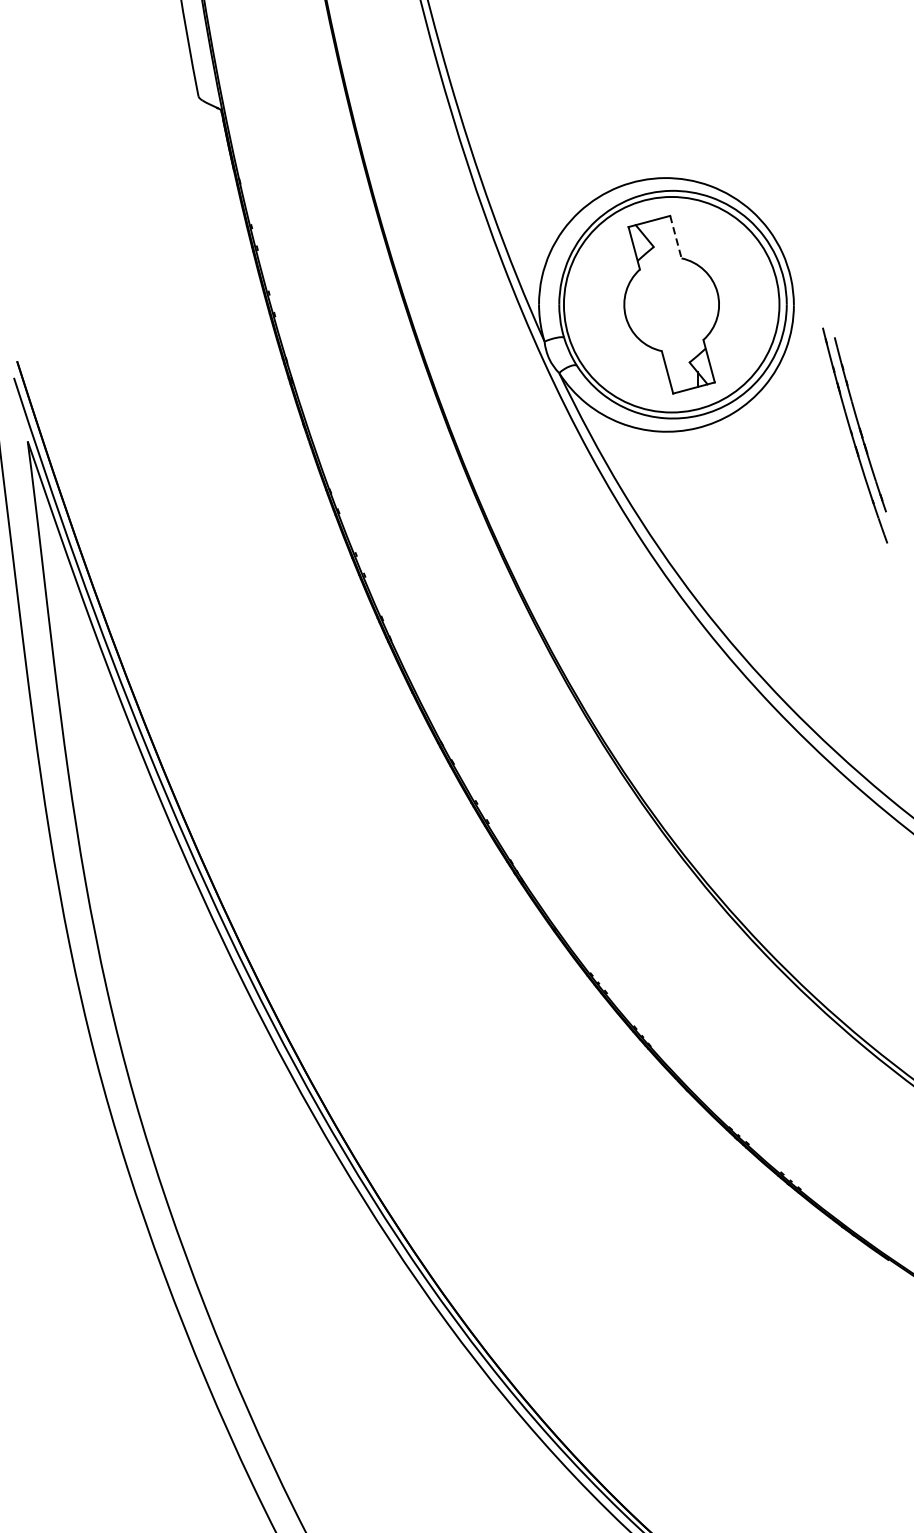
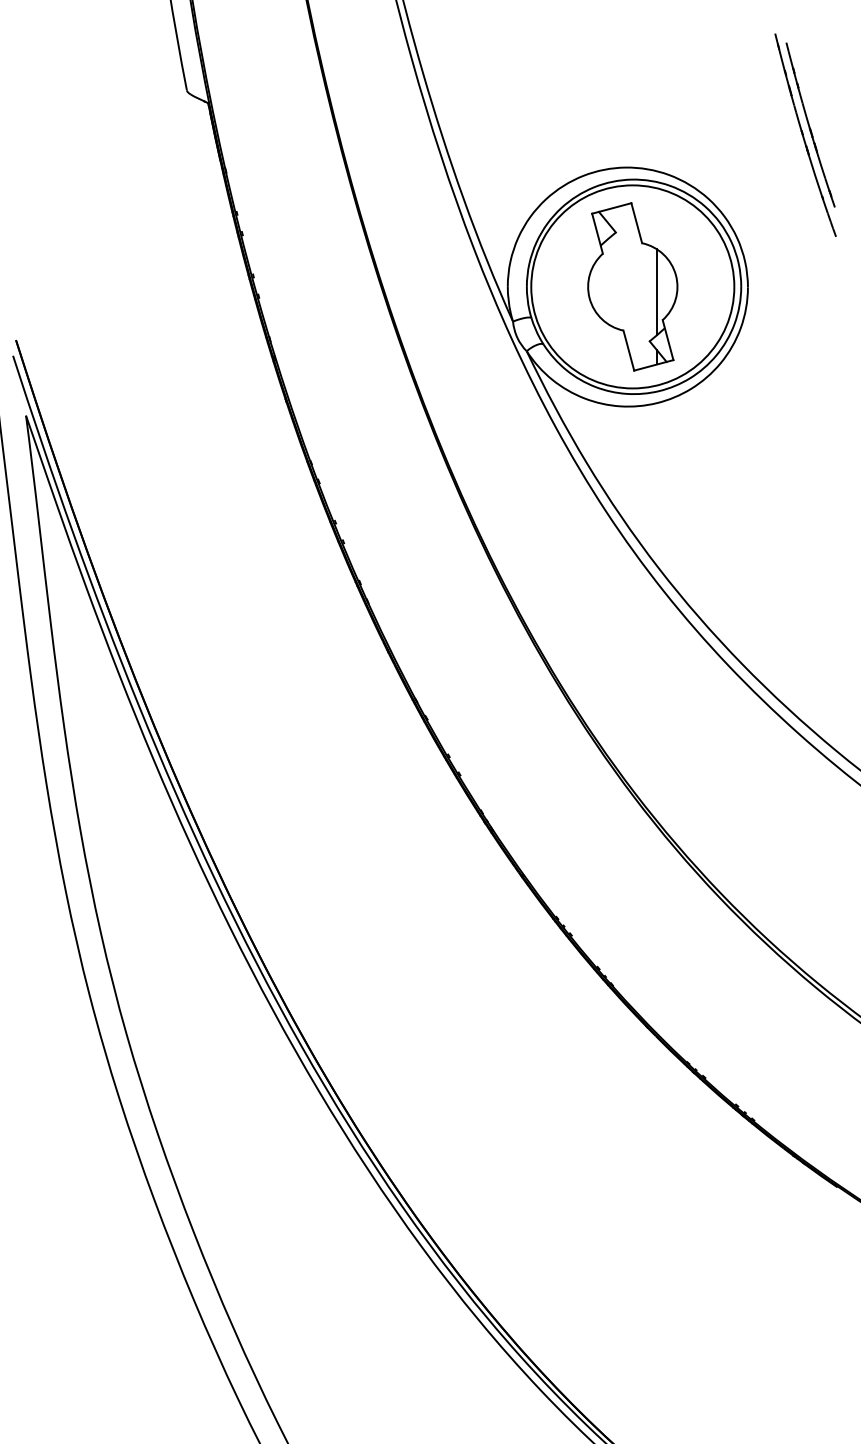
line: (675, 237) -> (636, 223), dashed -> solid
line: (697, 310) -> (657, 292), added
part: (854, 434) -> (805, 134), moved

